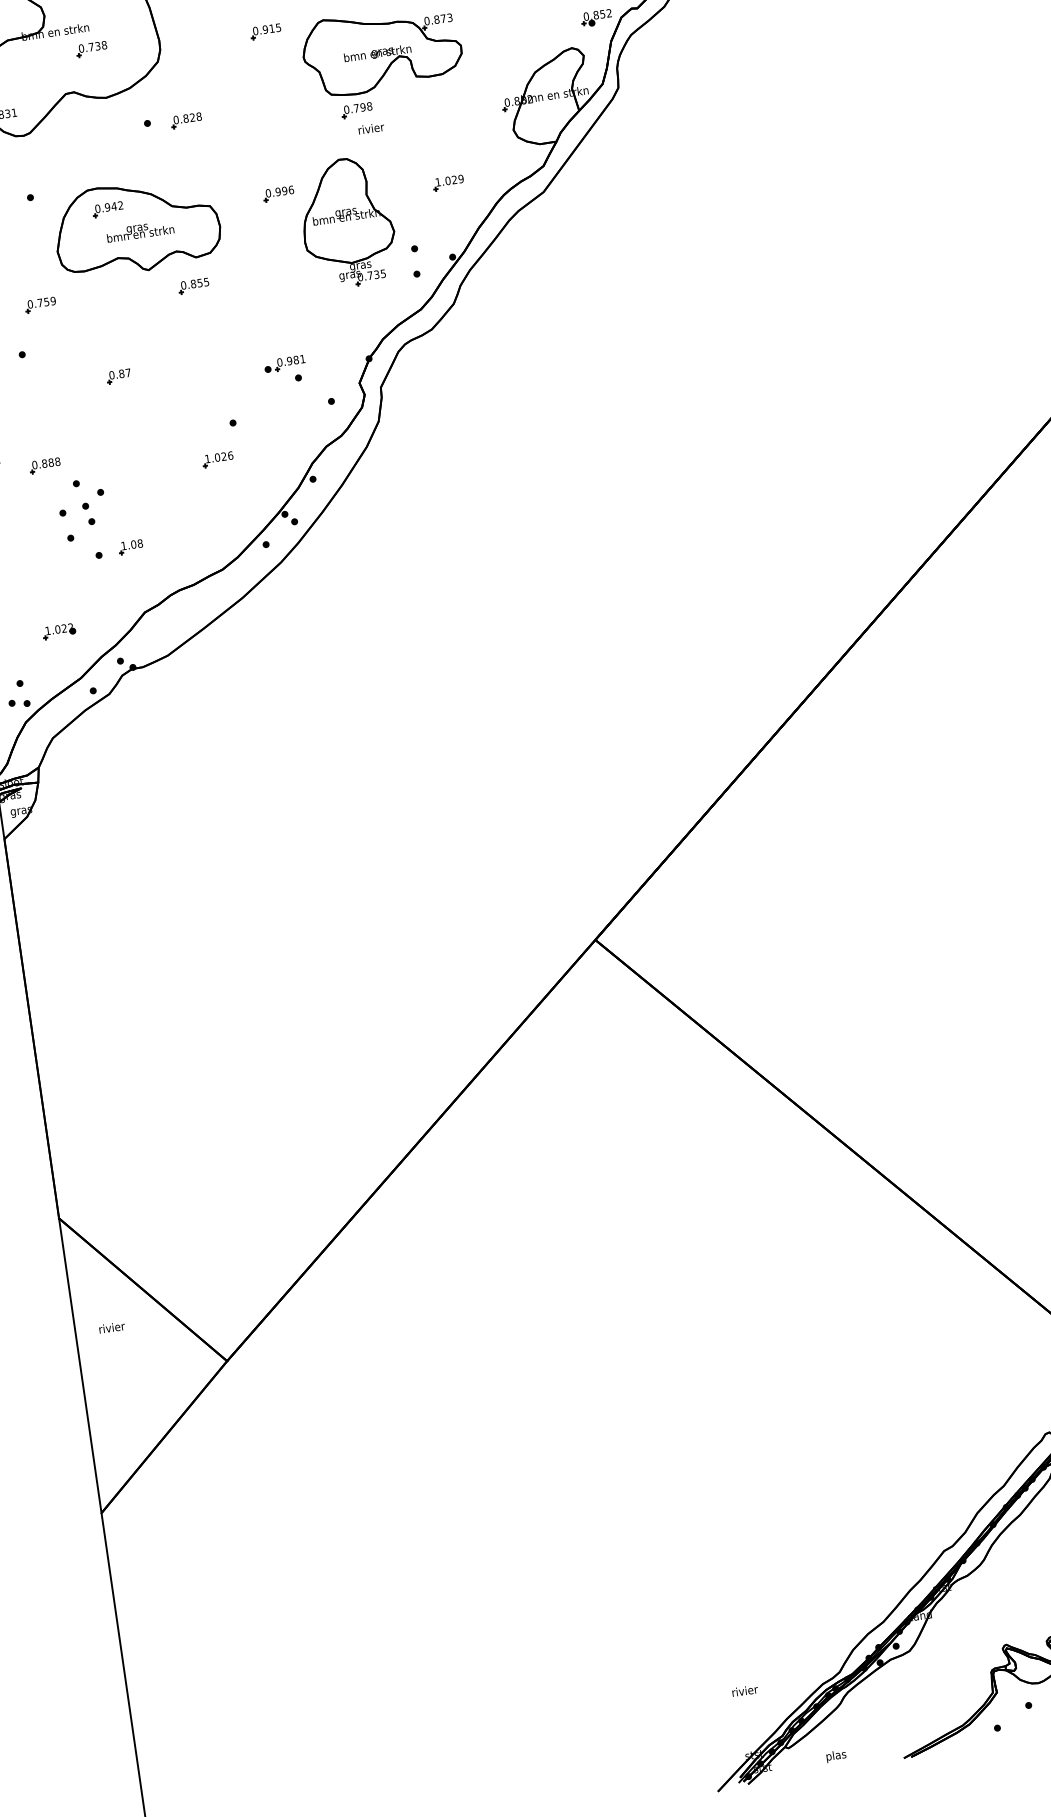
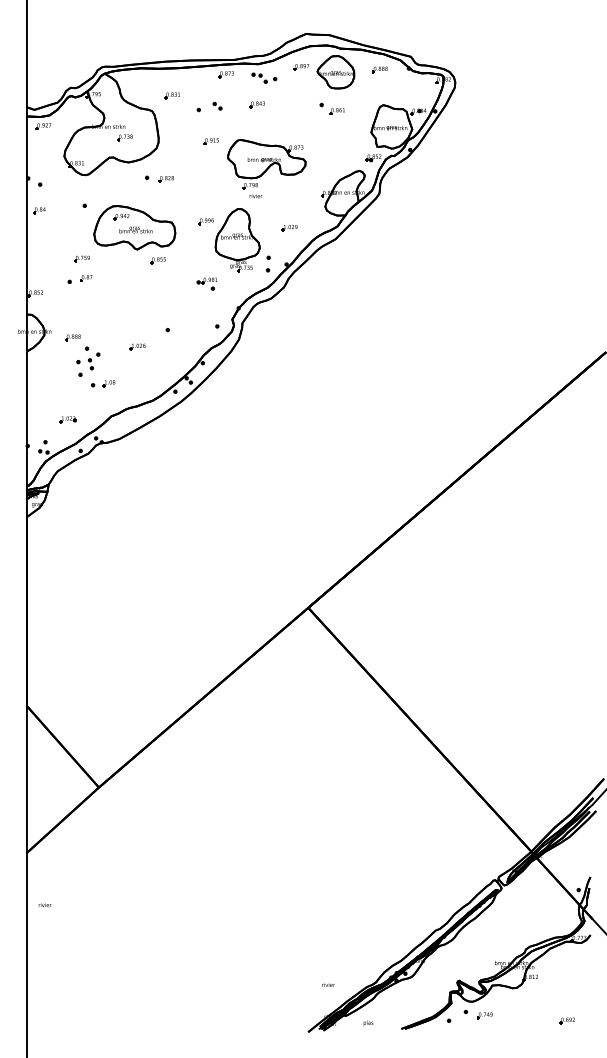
part: (284, 369) -> (206, 283), moved
part: (119, 376) -> (86, 278), moved
part: (217, 458) -> (137, 346), moved
text: (110, 1328) -> (44, 905), moved

